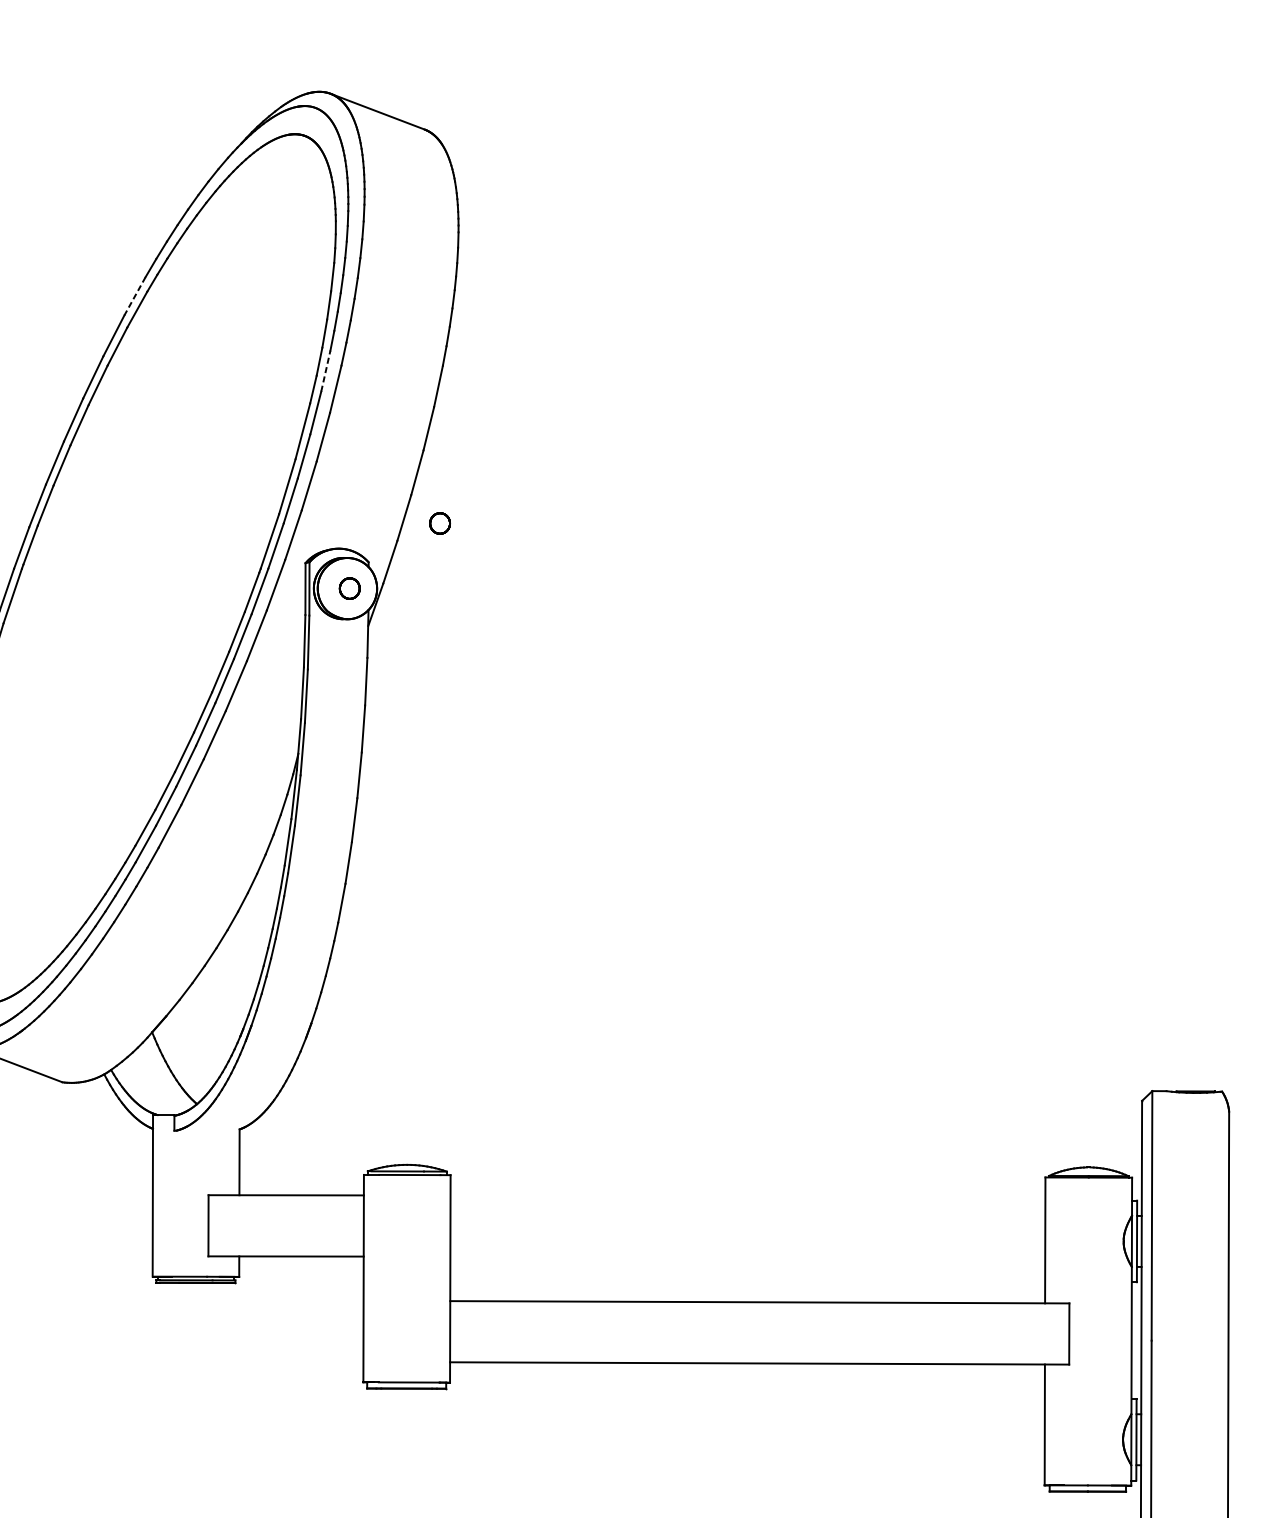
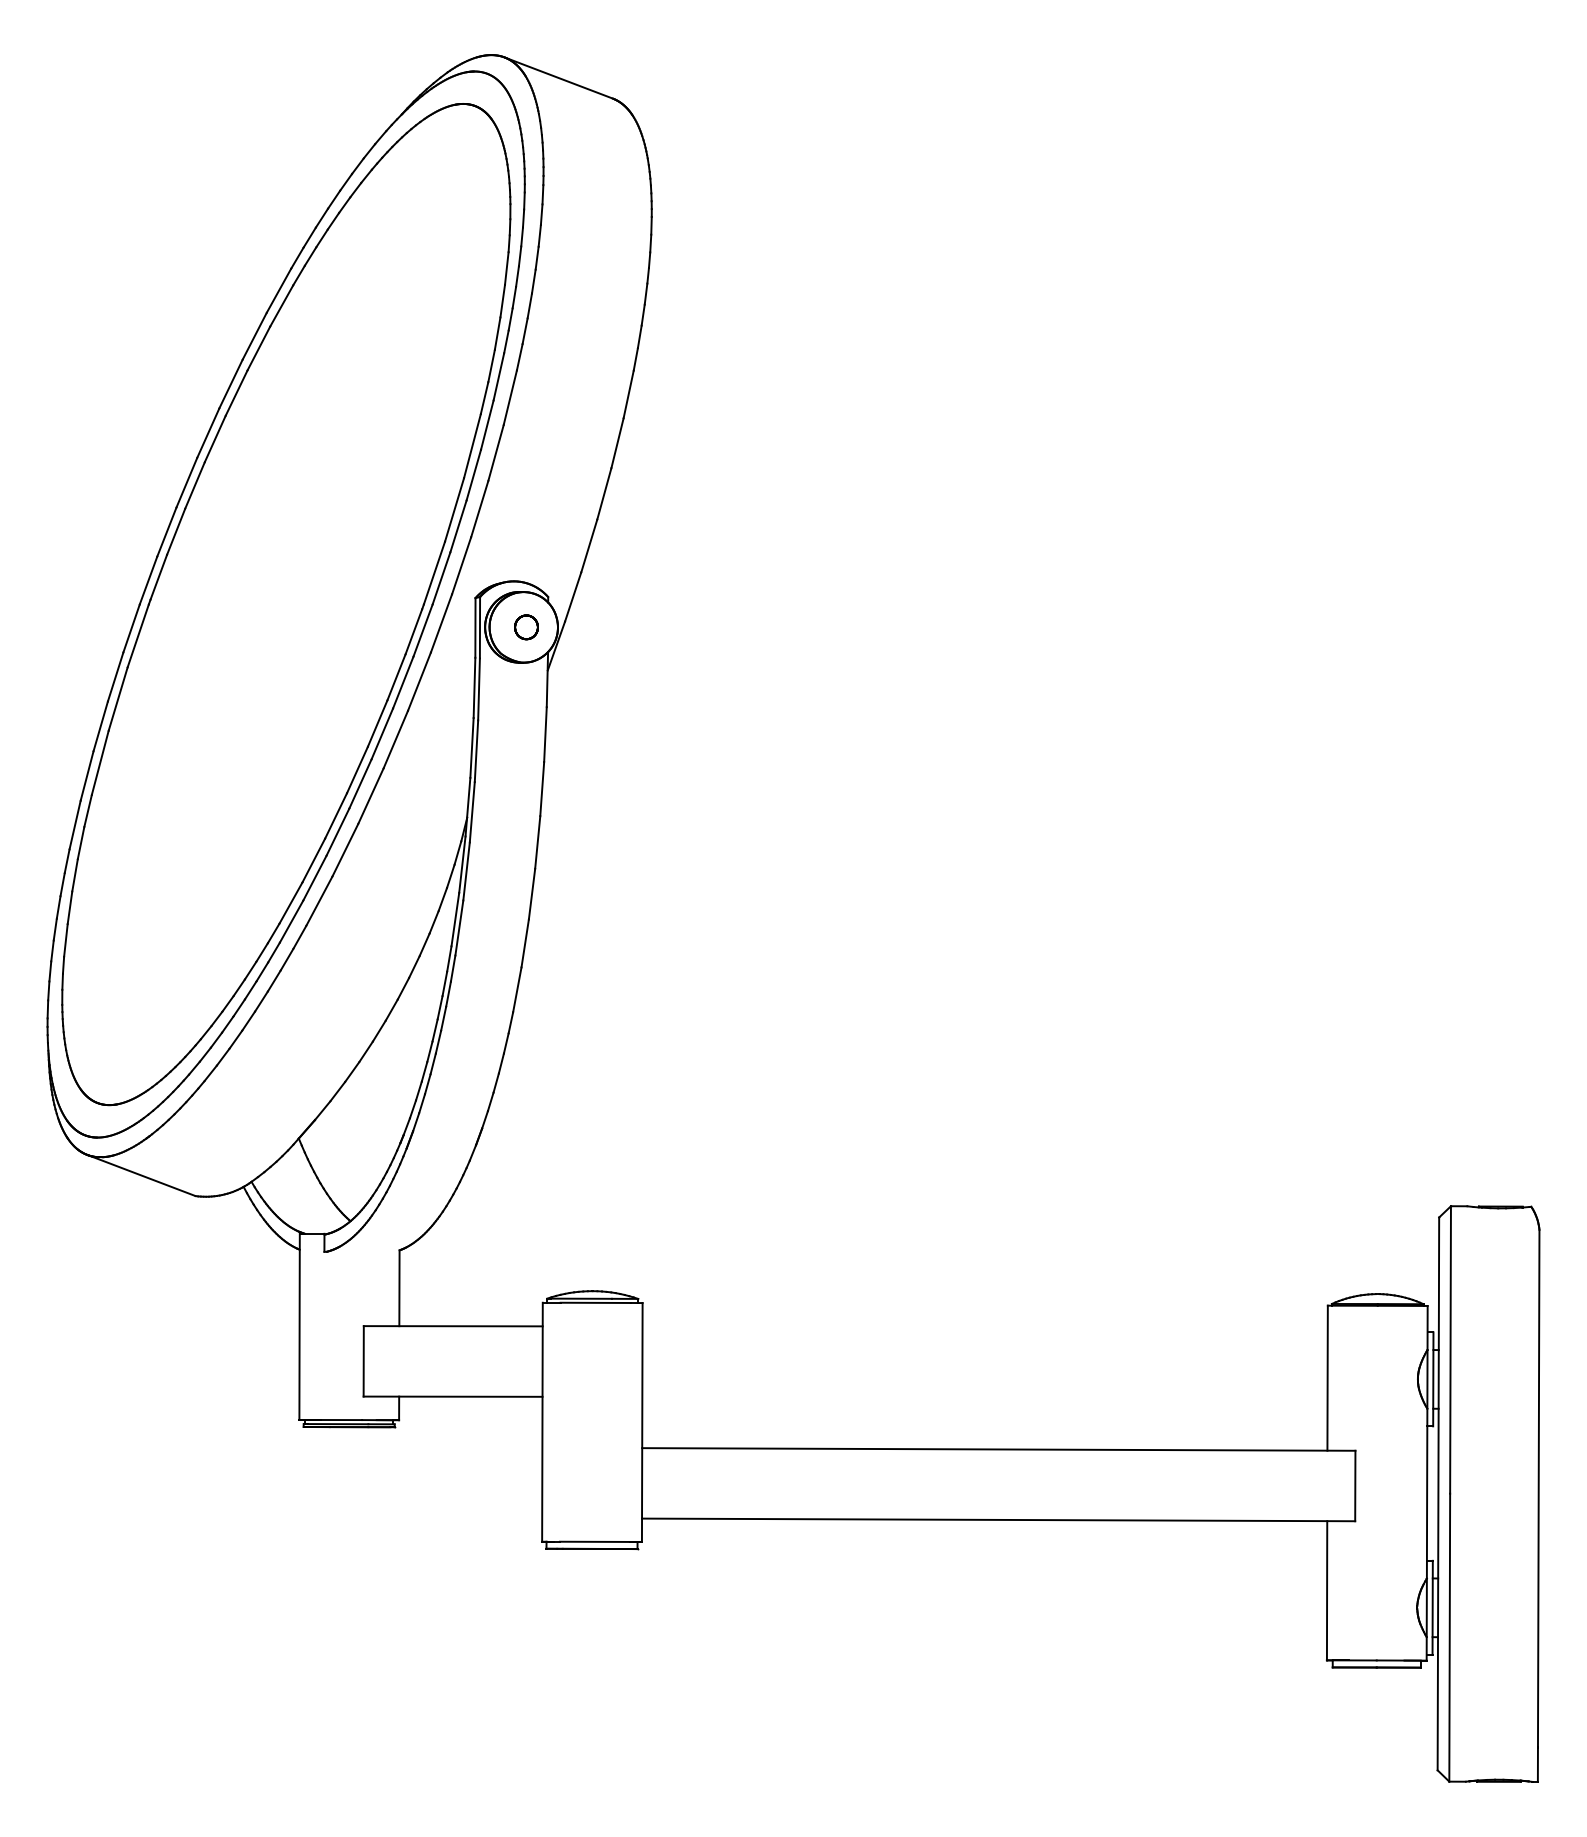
line: (134, 297) -> (278, 291), dashed -> solid
line: (326, 370) -> (499, 376), dashed -> solid
part: (440, 523) -> (630, 552), removed

